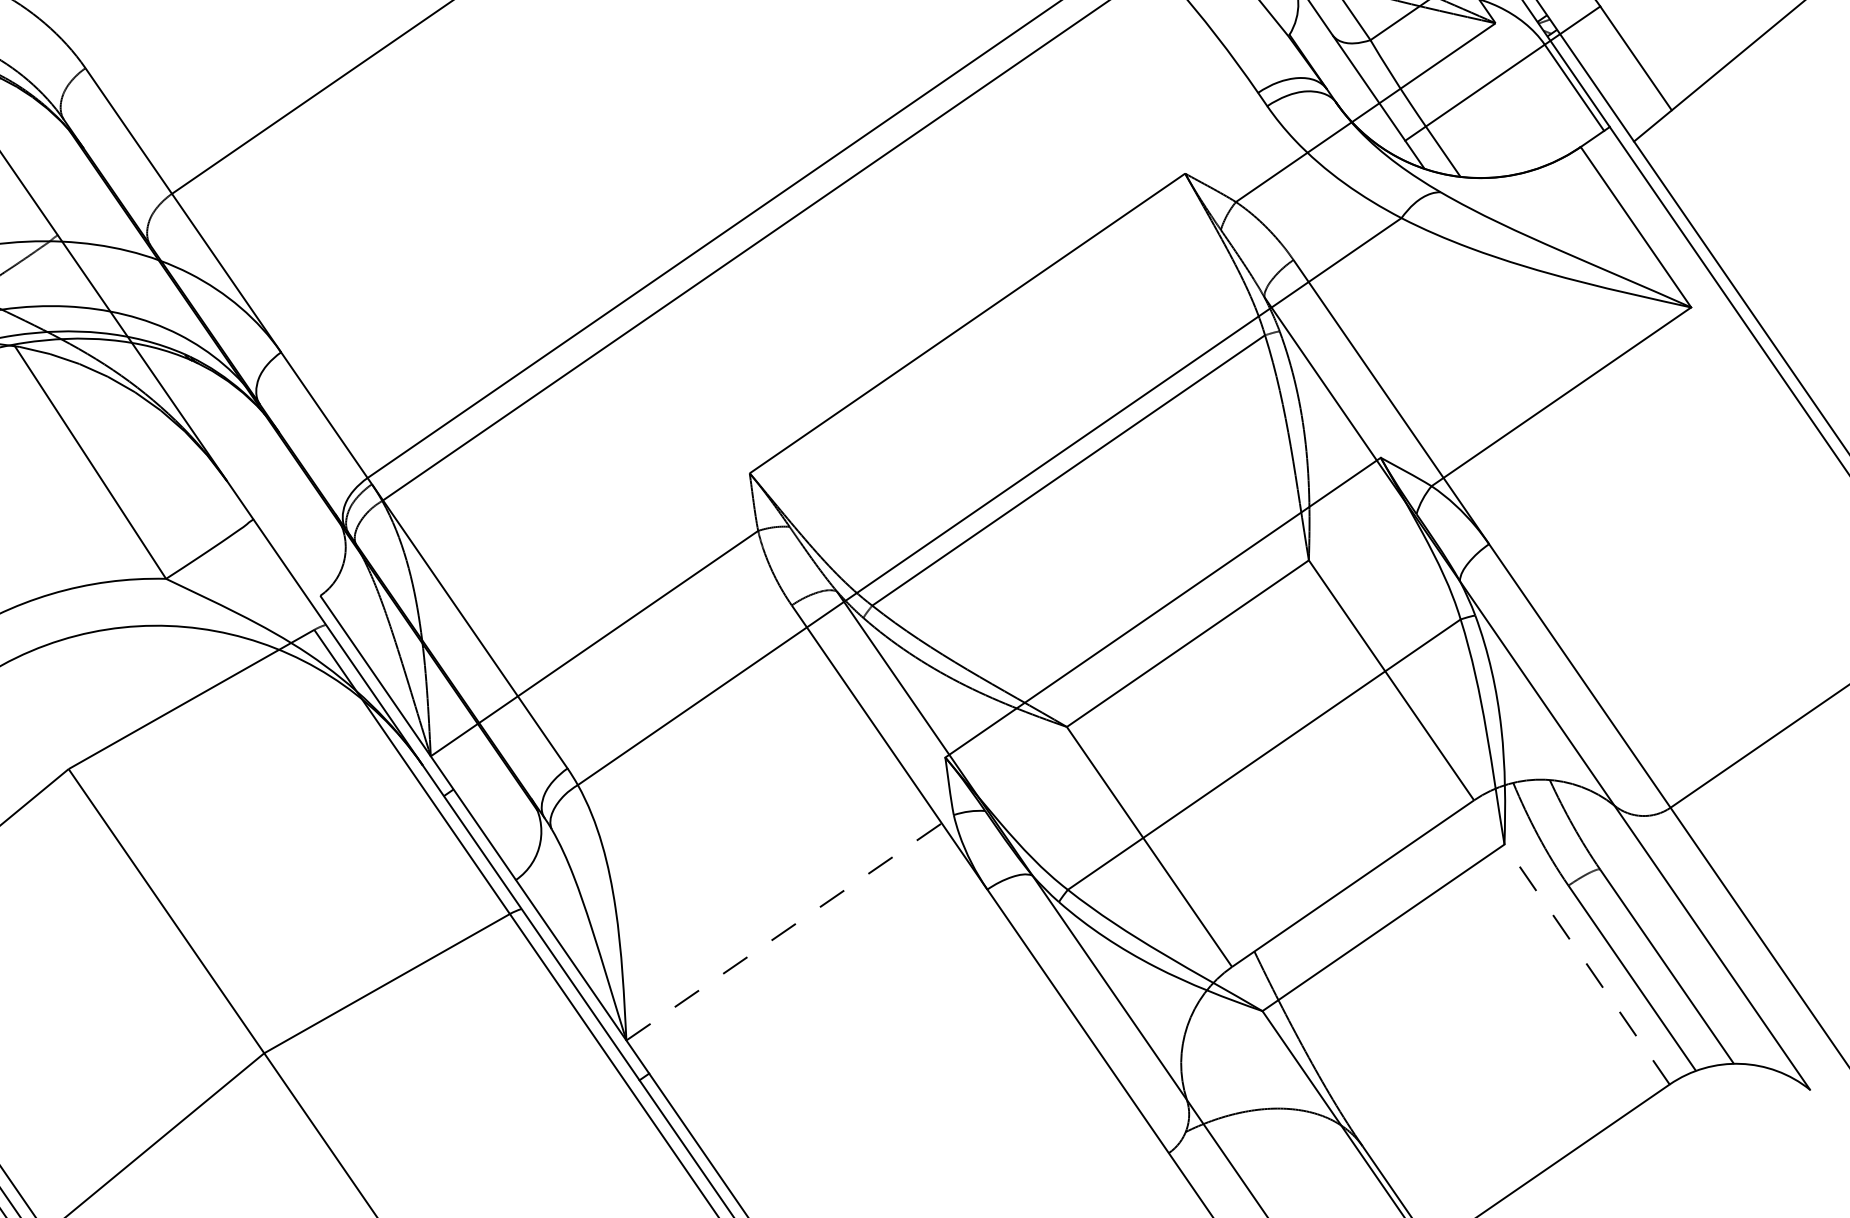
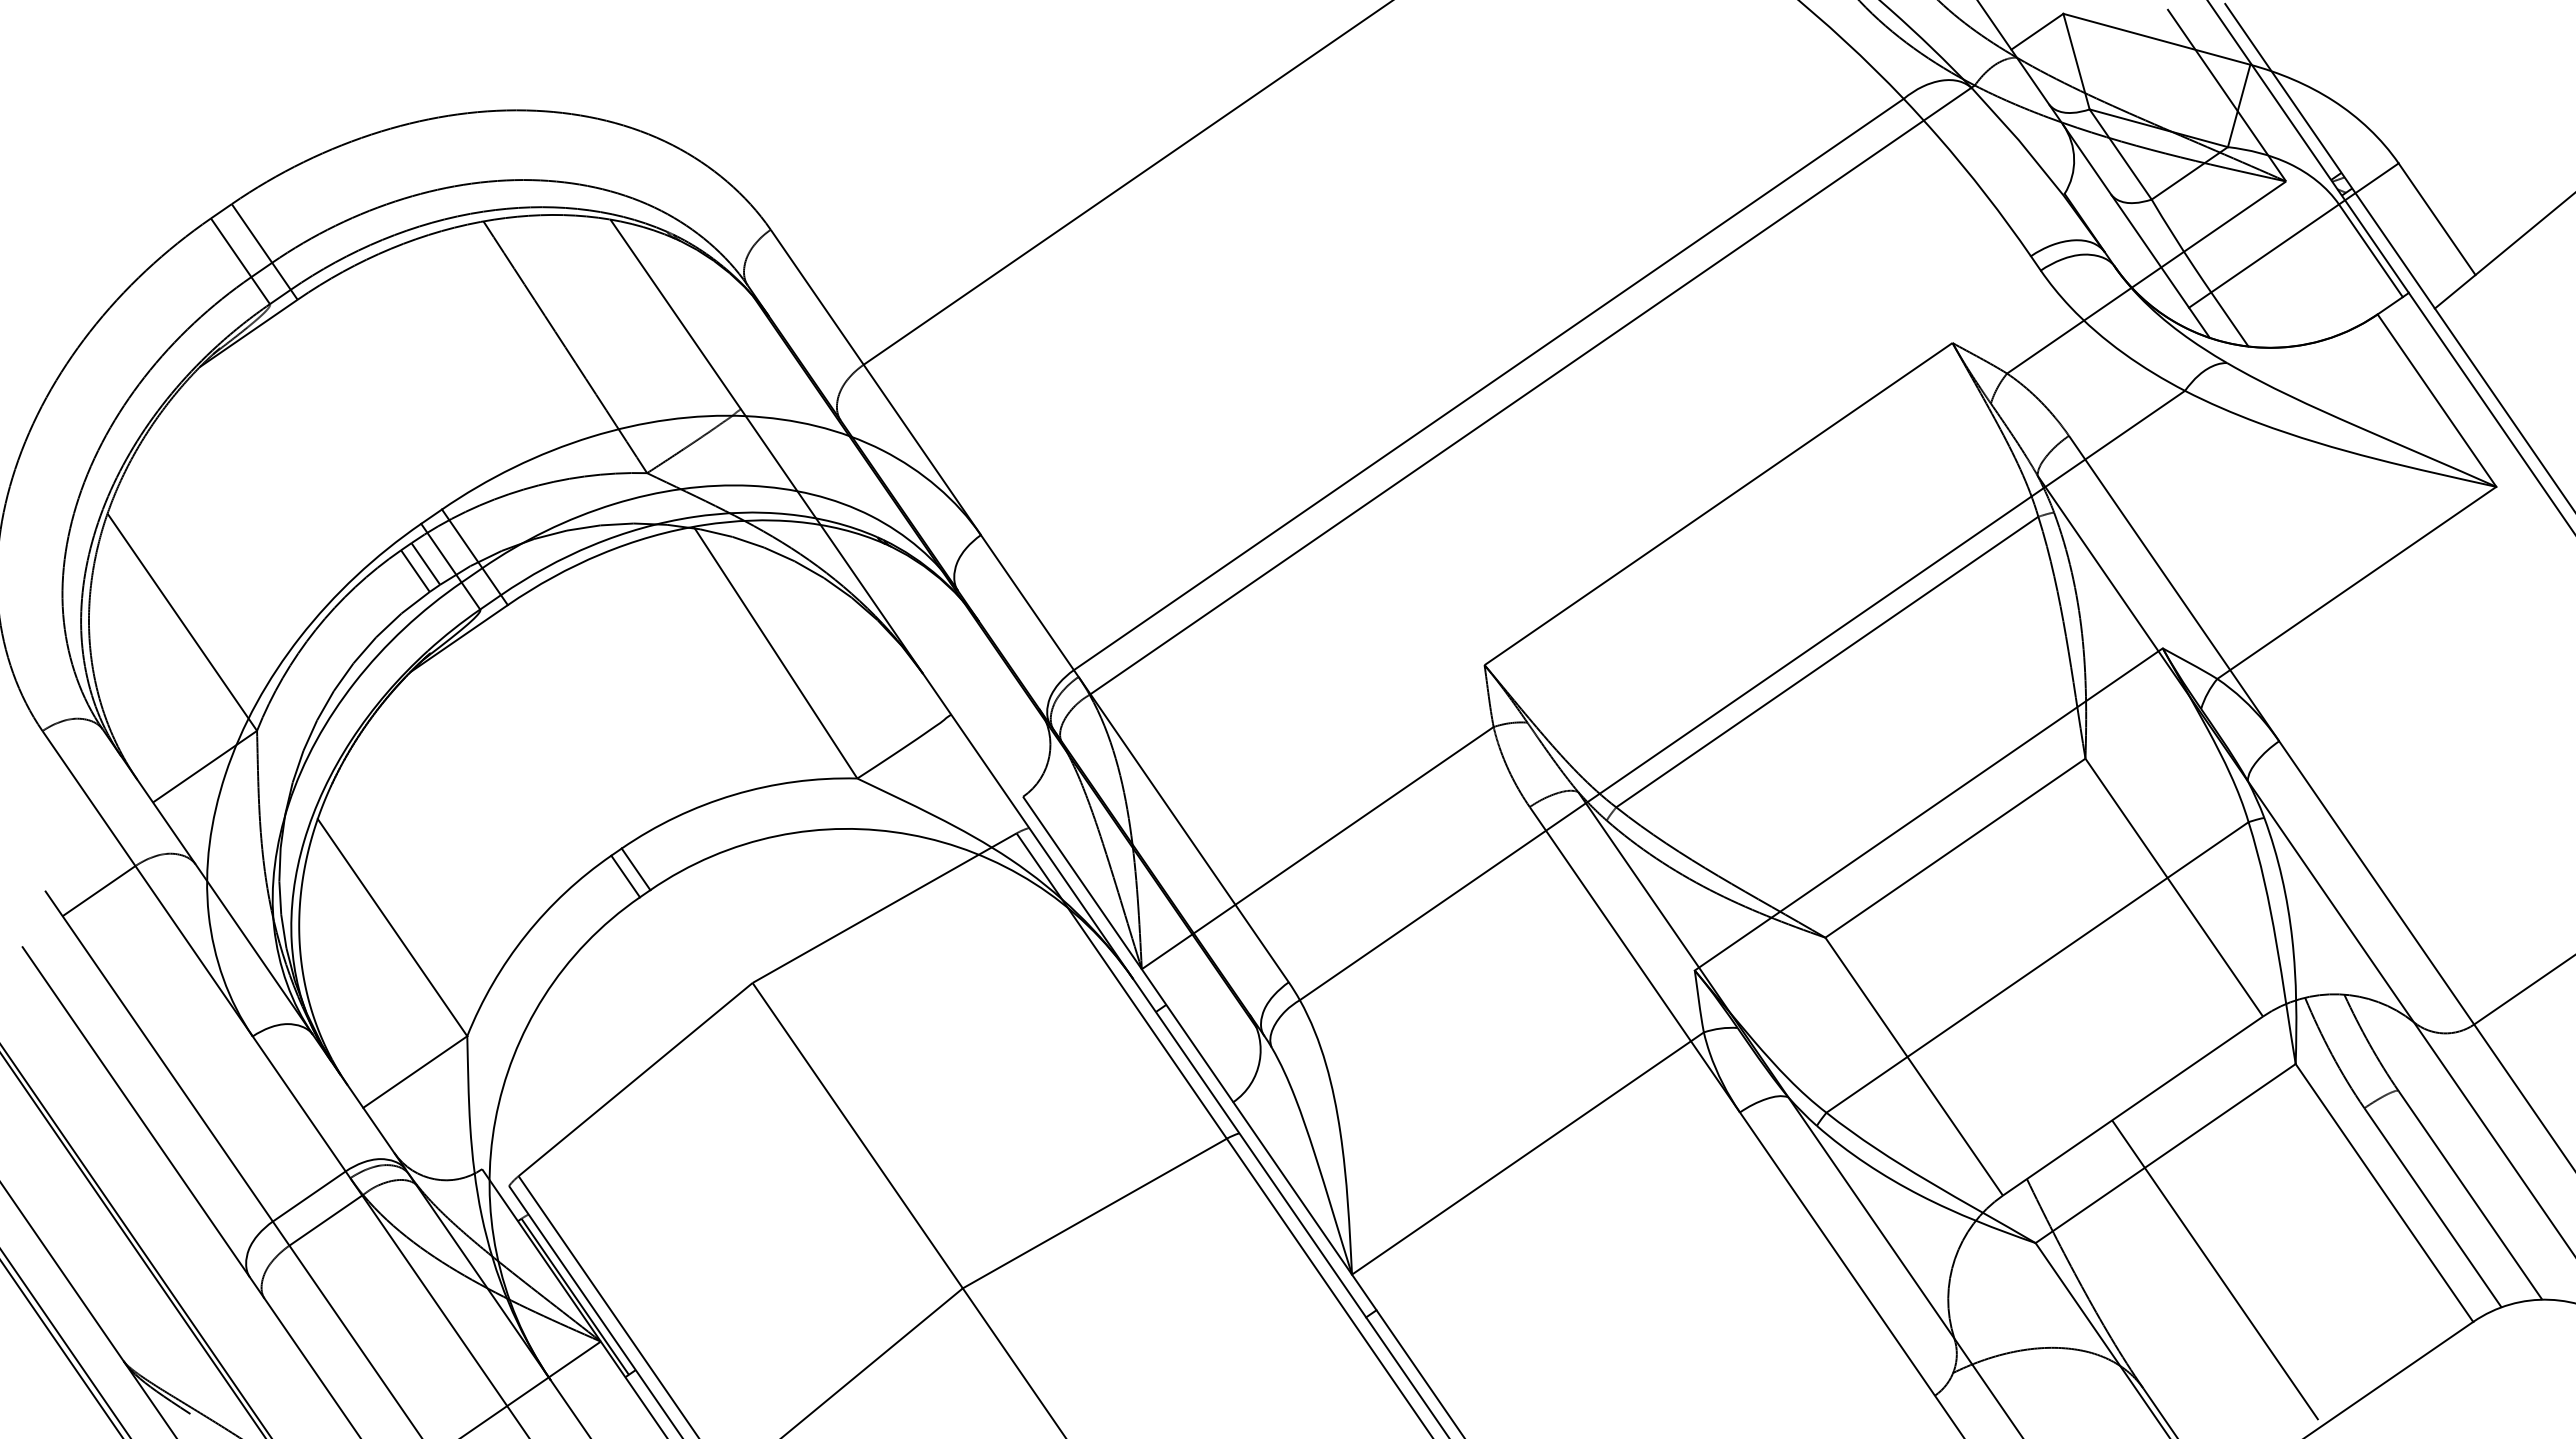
line: (789, 927) -> (1527, 1153), dashed -> solid
line: (1587, 964) -> (2384, 1193), dashed -> solid
line: (1429, 1036) -> (2215, 1270), added

